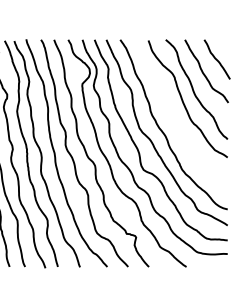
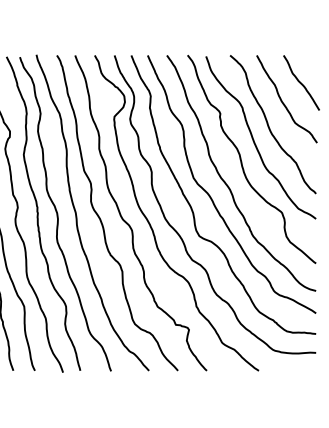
curve: (174, 114) -> (242, 159), added

